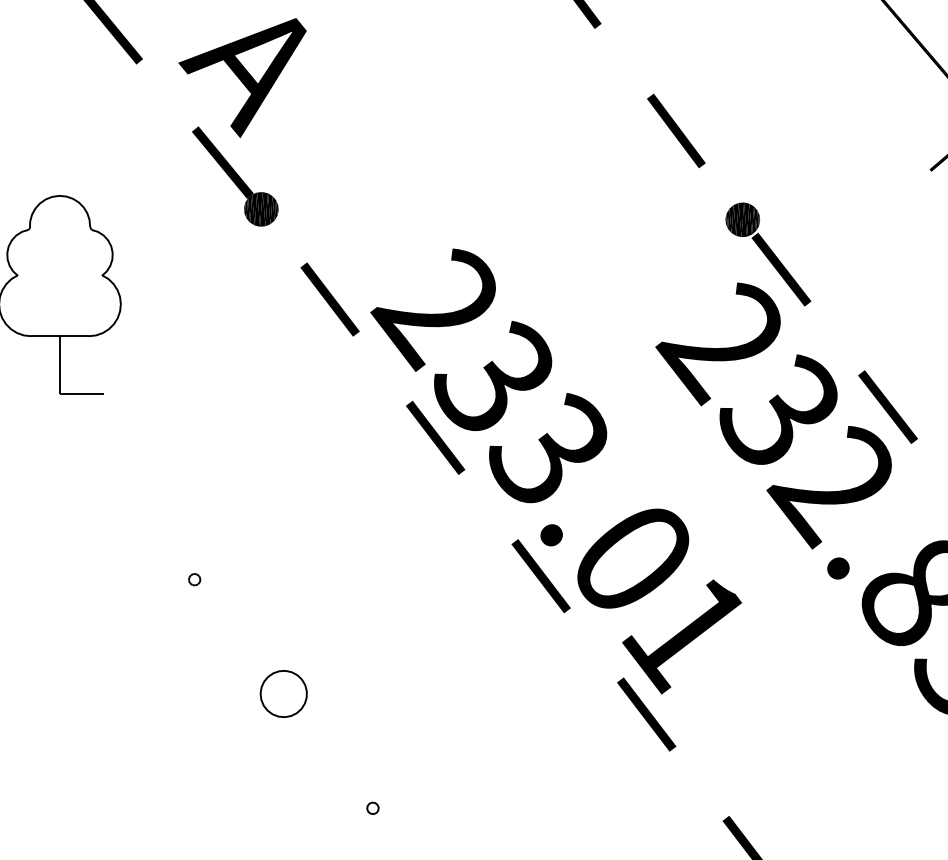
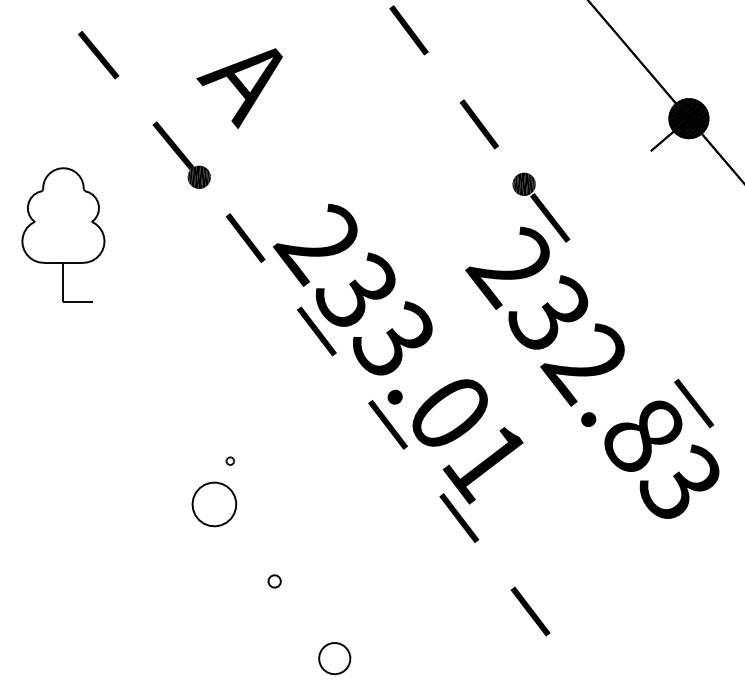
text: (242, 77) -> (239, 88), moved
line: (888, 406) -> (622, 310), removed
part: (193, 578) -> (229, 460), moved
part: (283, 692) -> (214, 503), size x1.4
part: (372, 808) -> (274, 581), size x1.6

